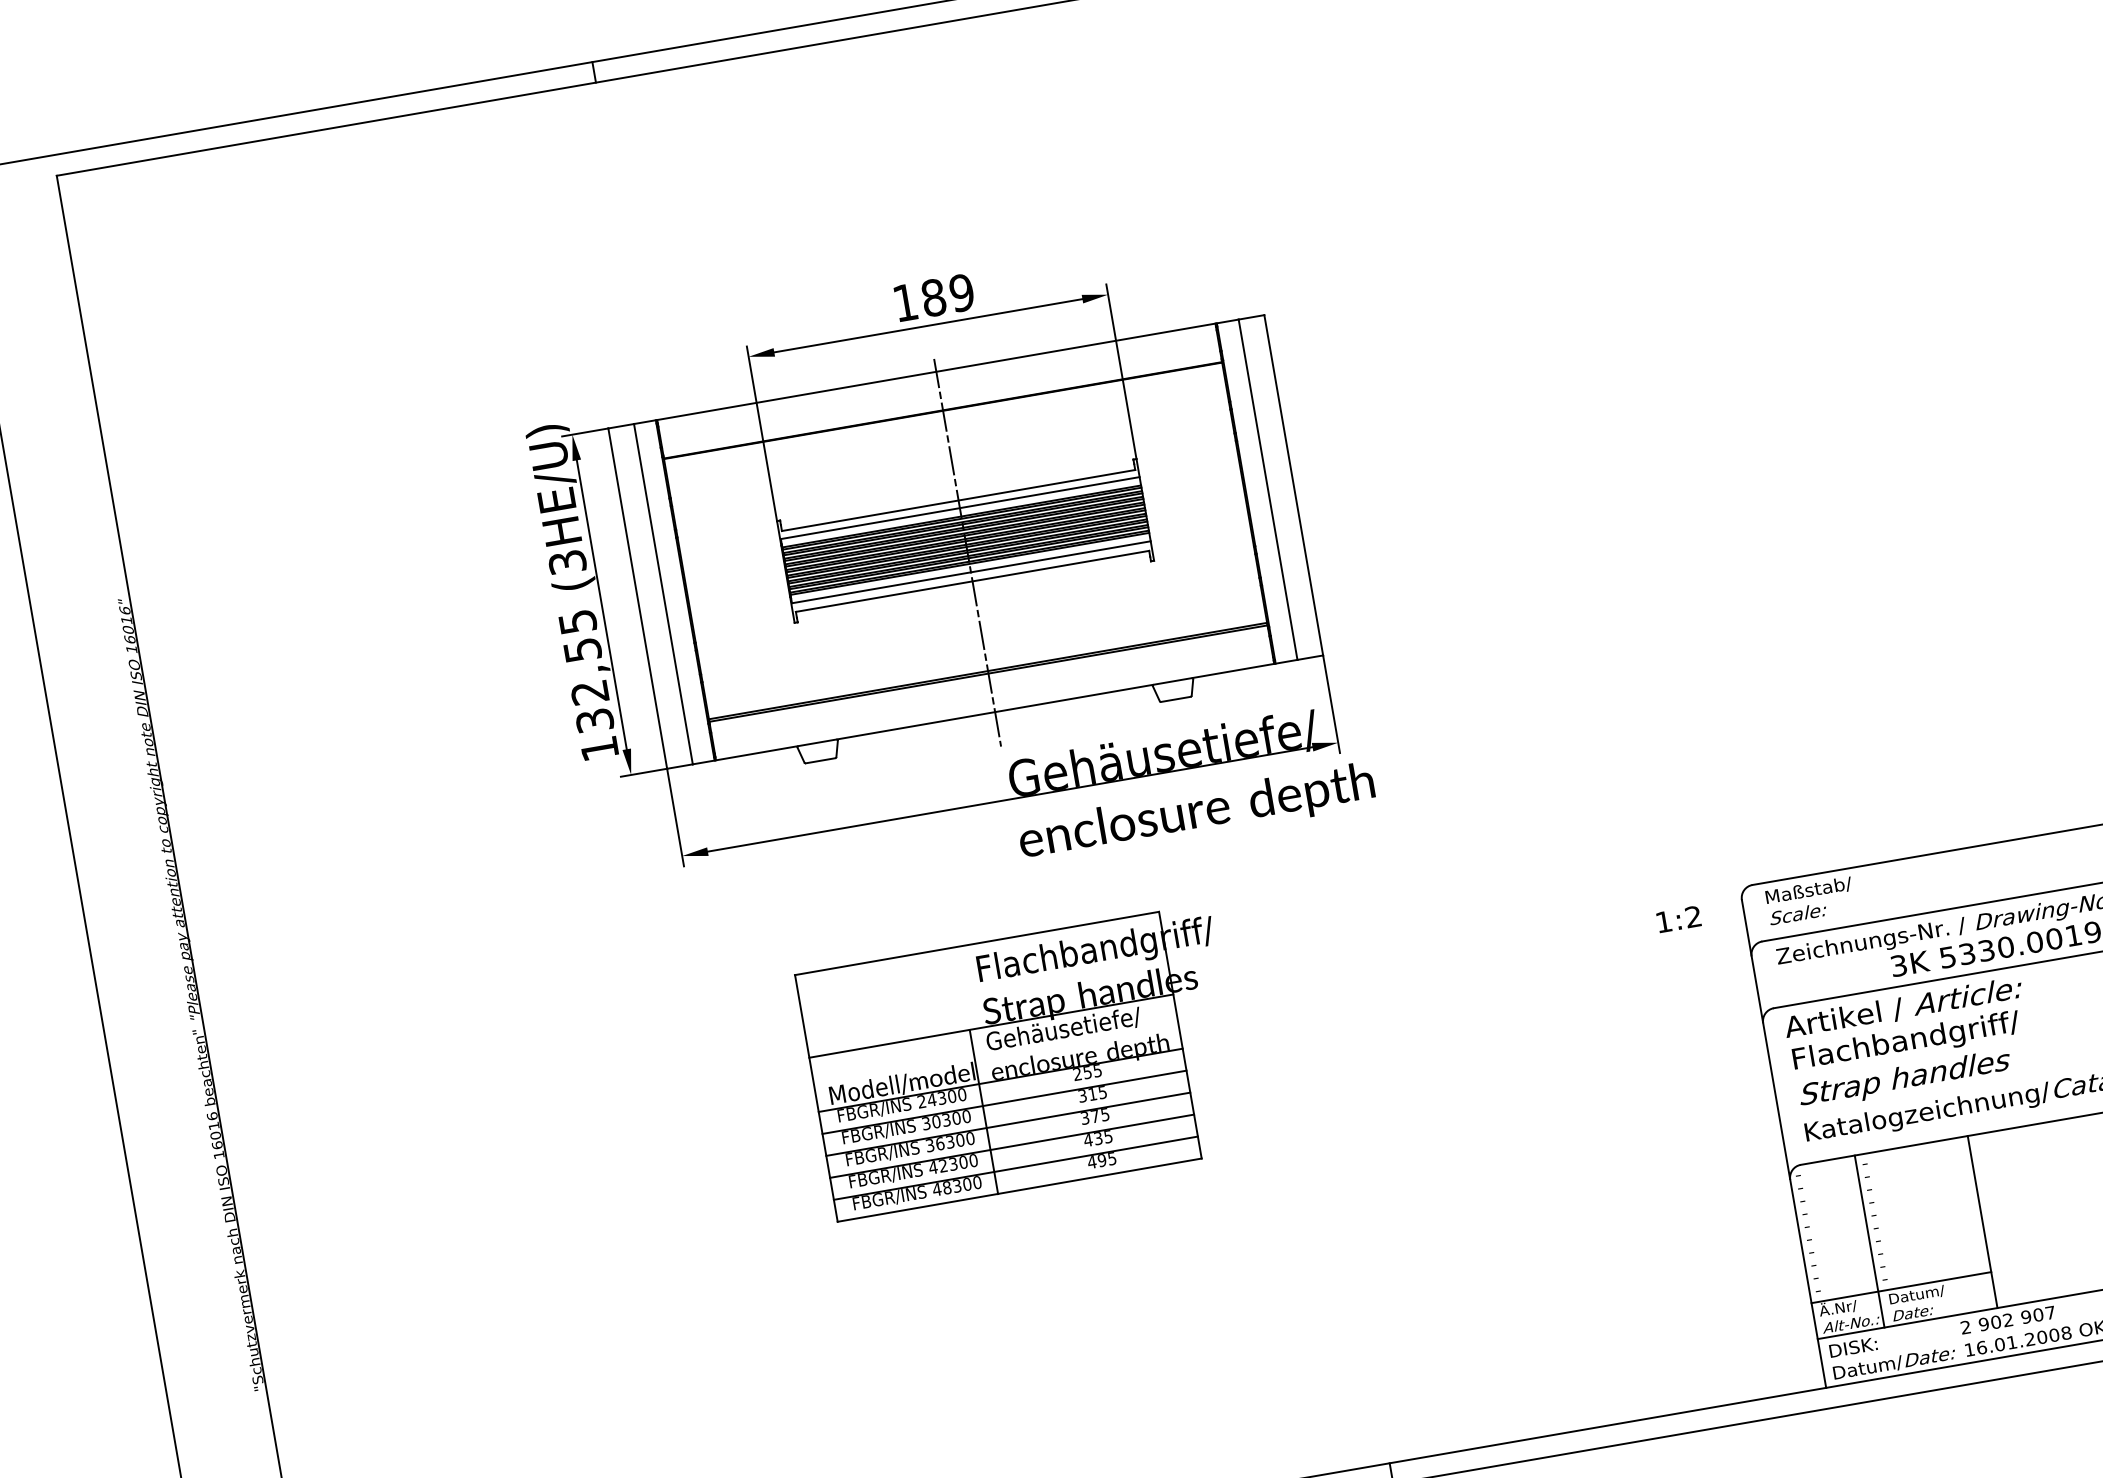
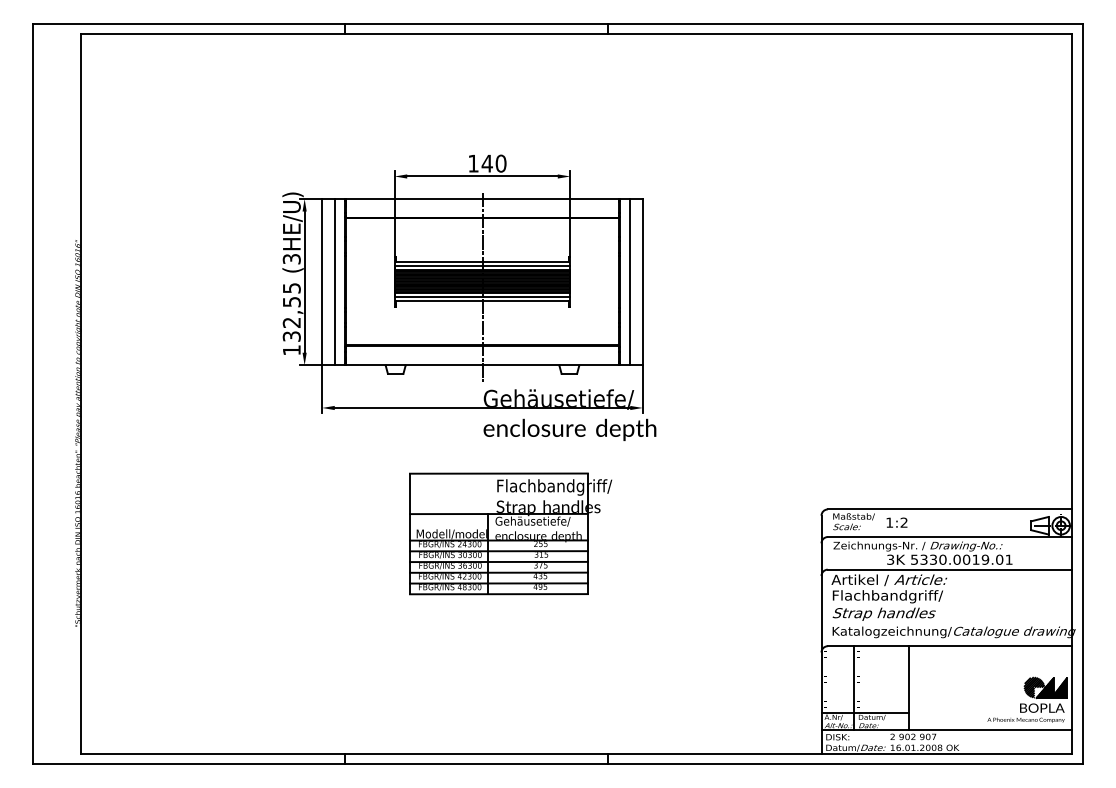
text: (946, 295) -> (493, 163), 189 -> 140
text: (1677, 919) -> (896, 522), moved
part: (1021, 1061) -> (510, 533), moved

